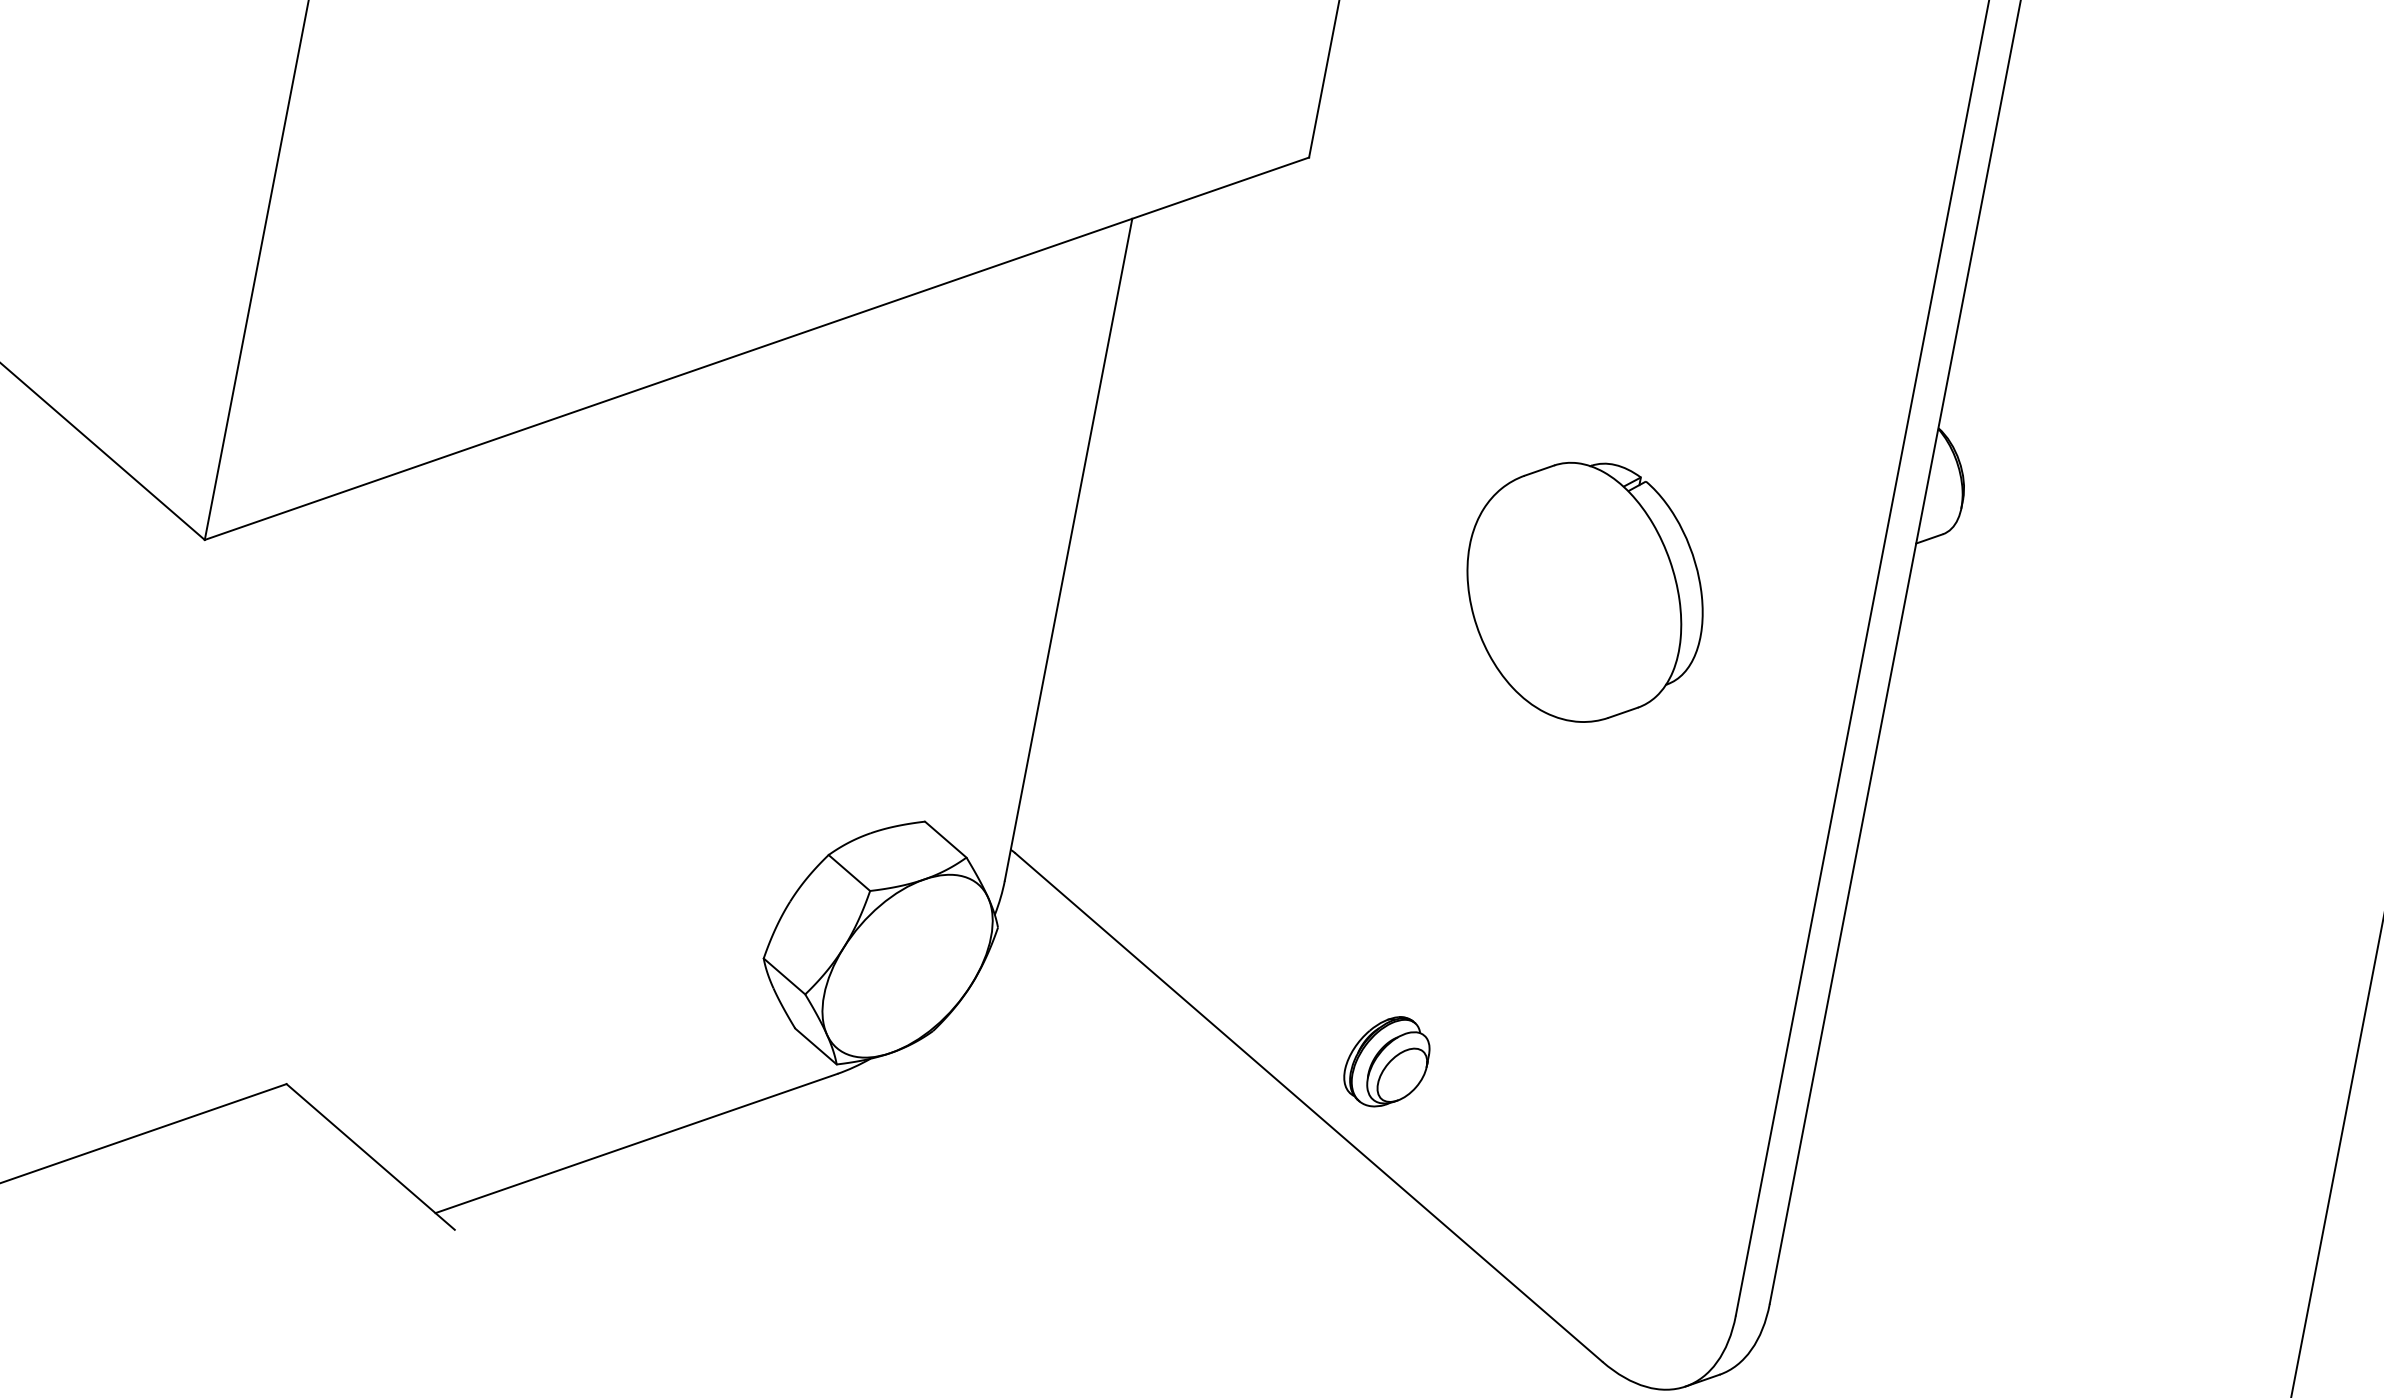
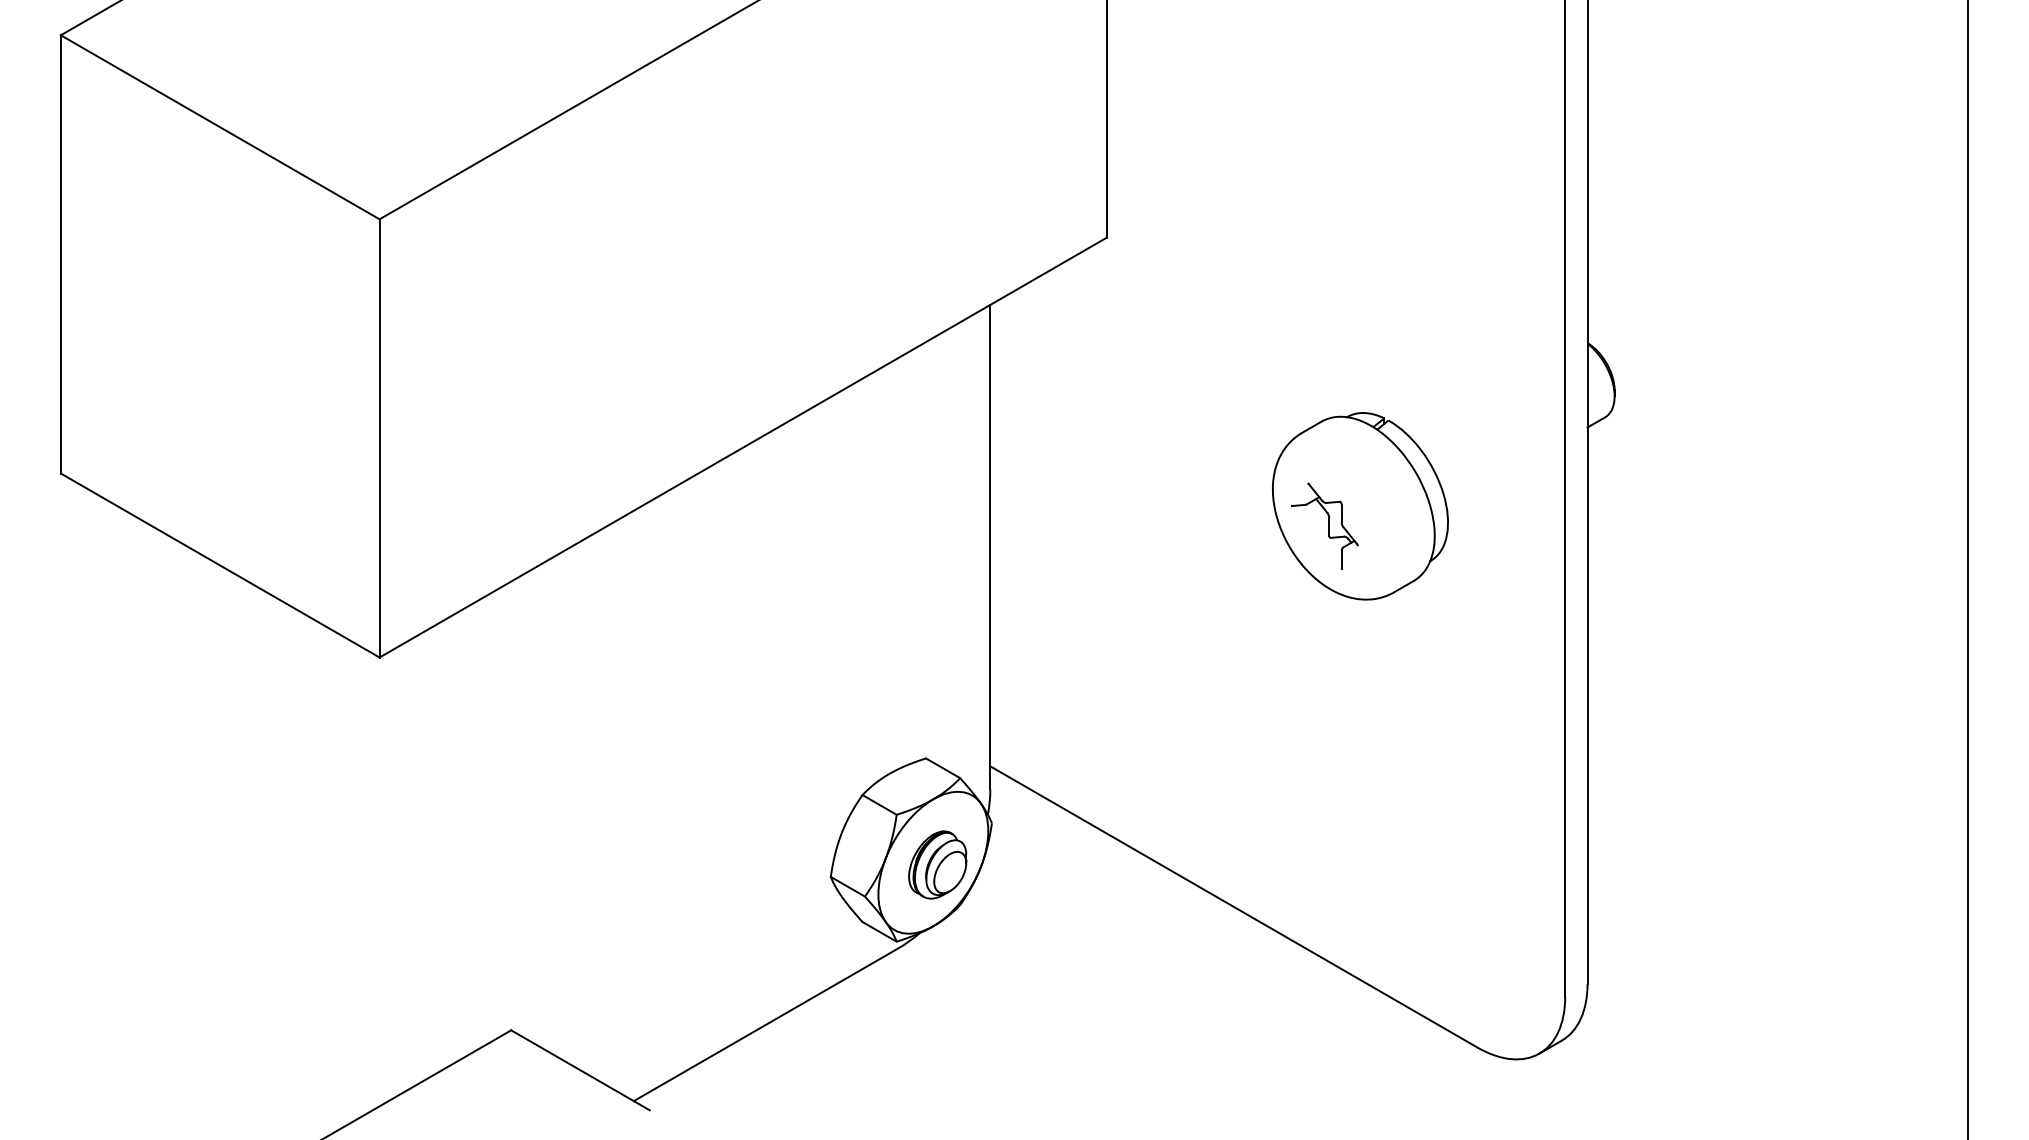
part: (1530, 608) -> (1324, 525), added
part: (1387, 1060) -> (937, 864), moved

